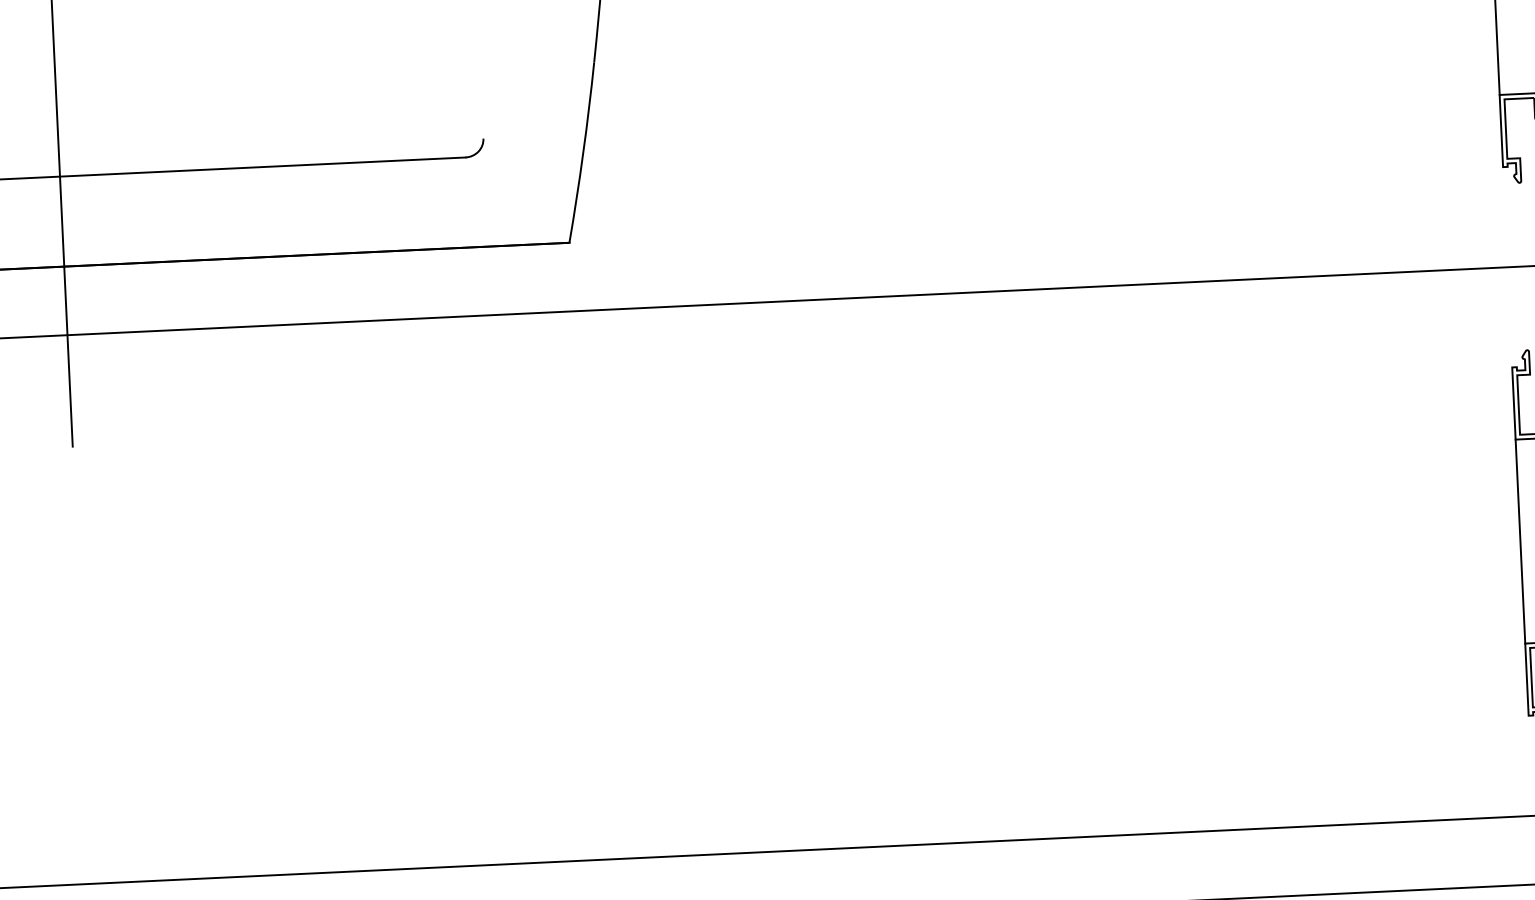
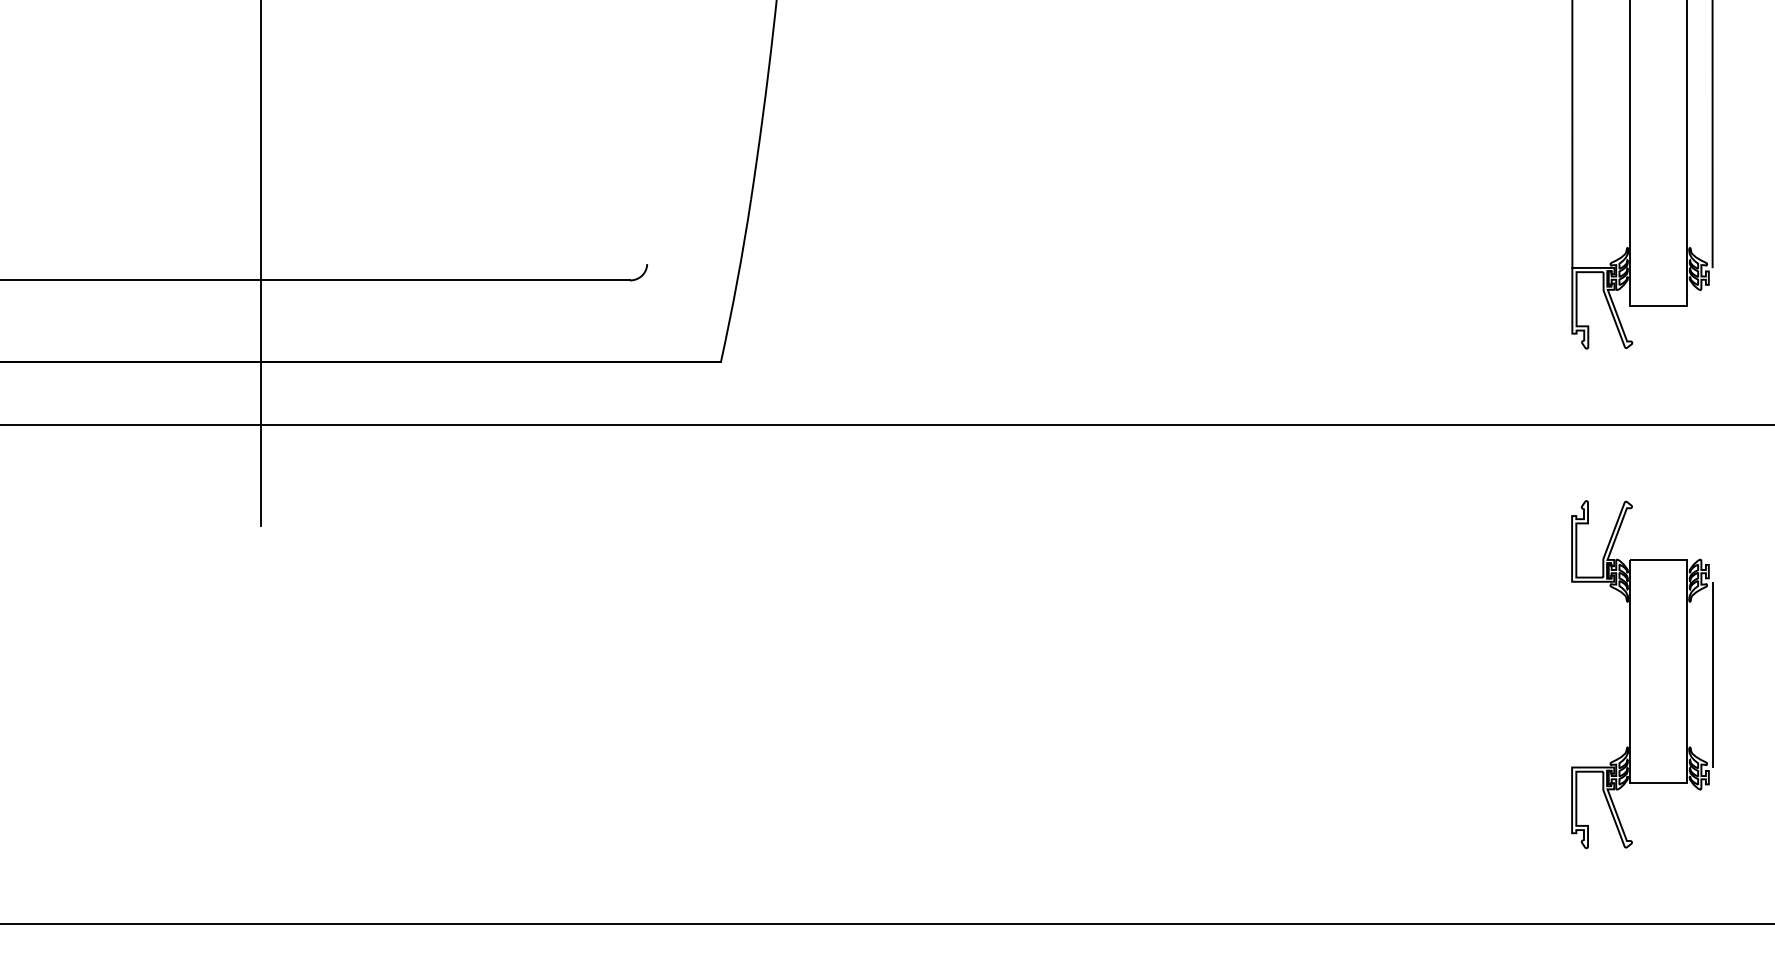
line: (1520, 541) -> (1572, 674), removed

